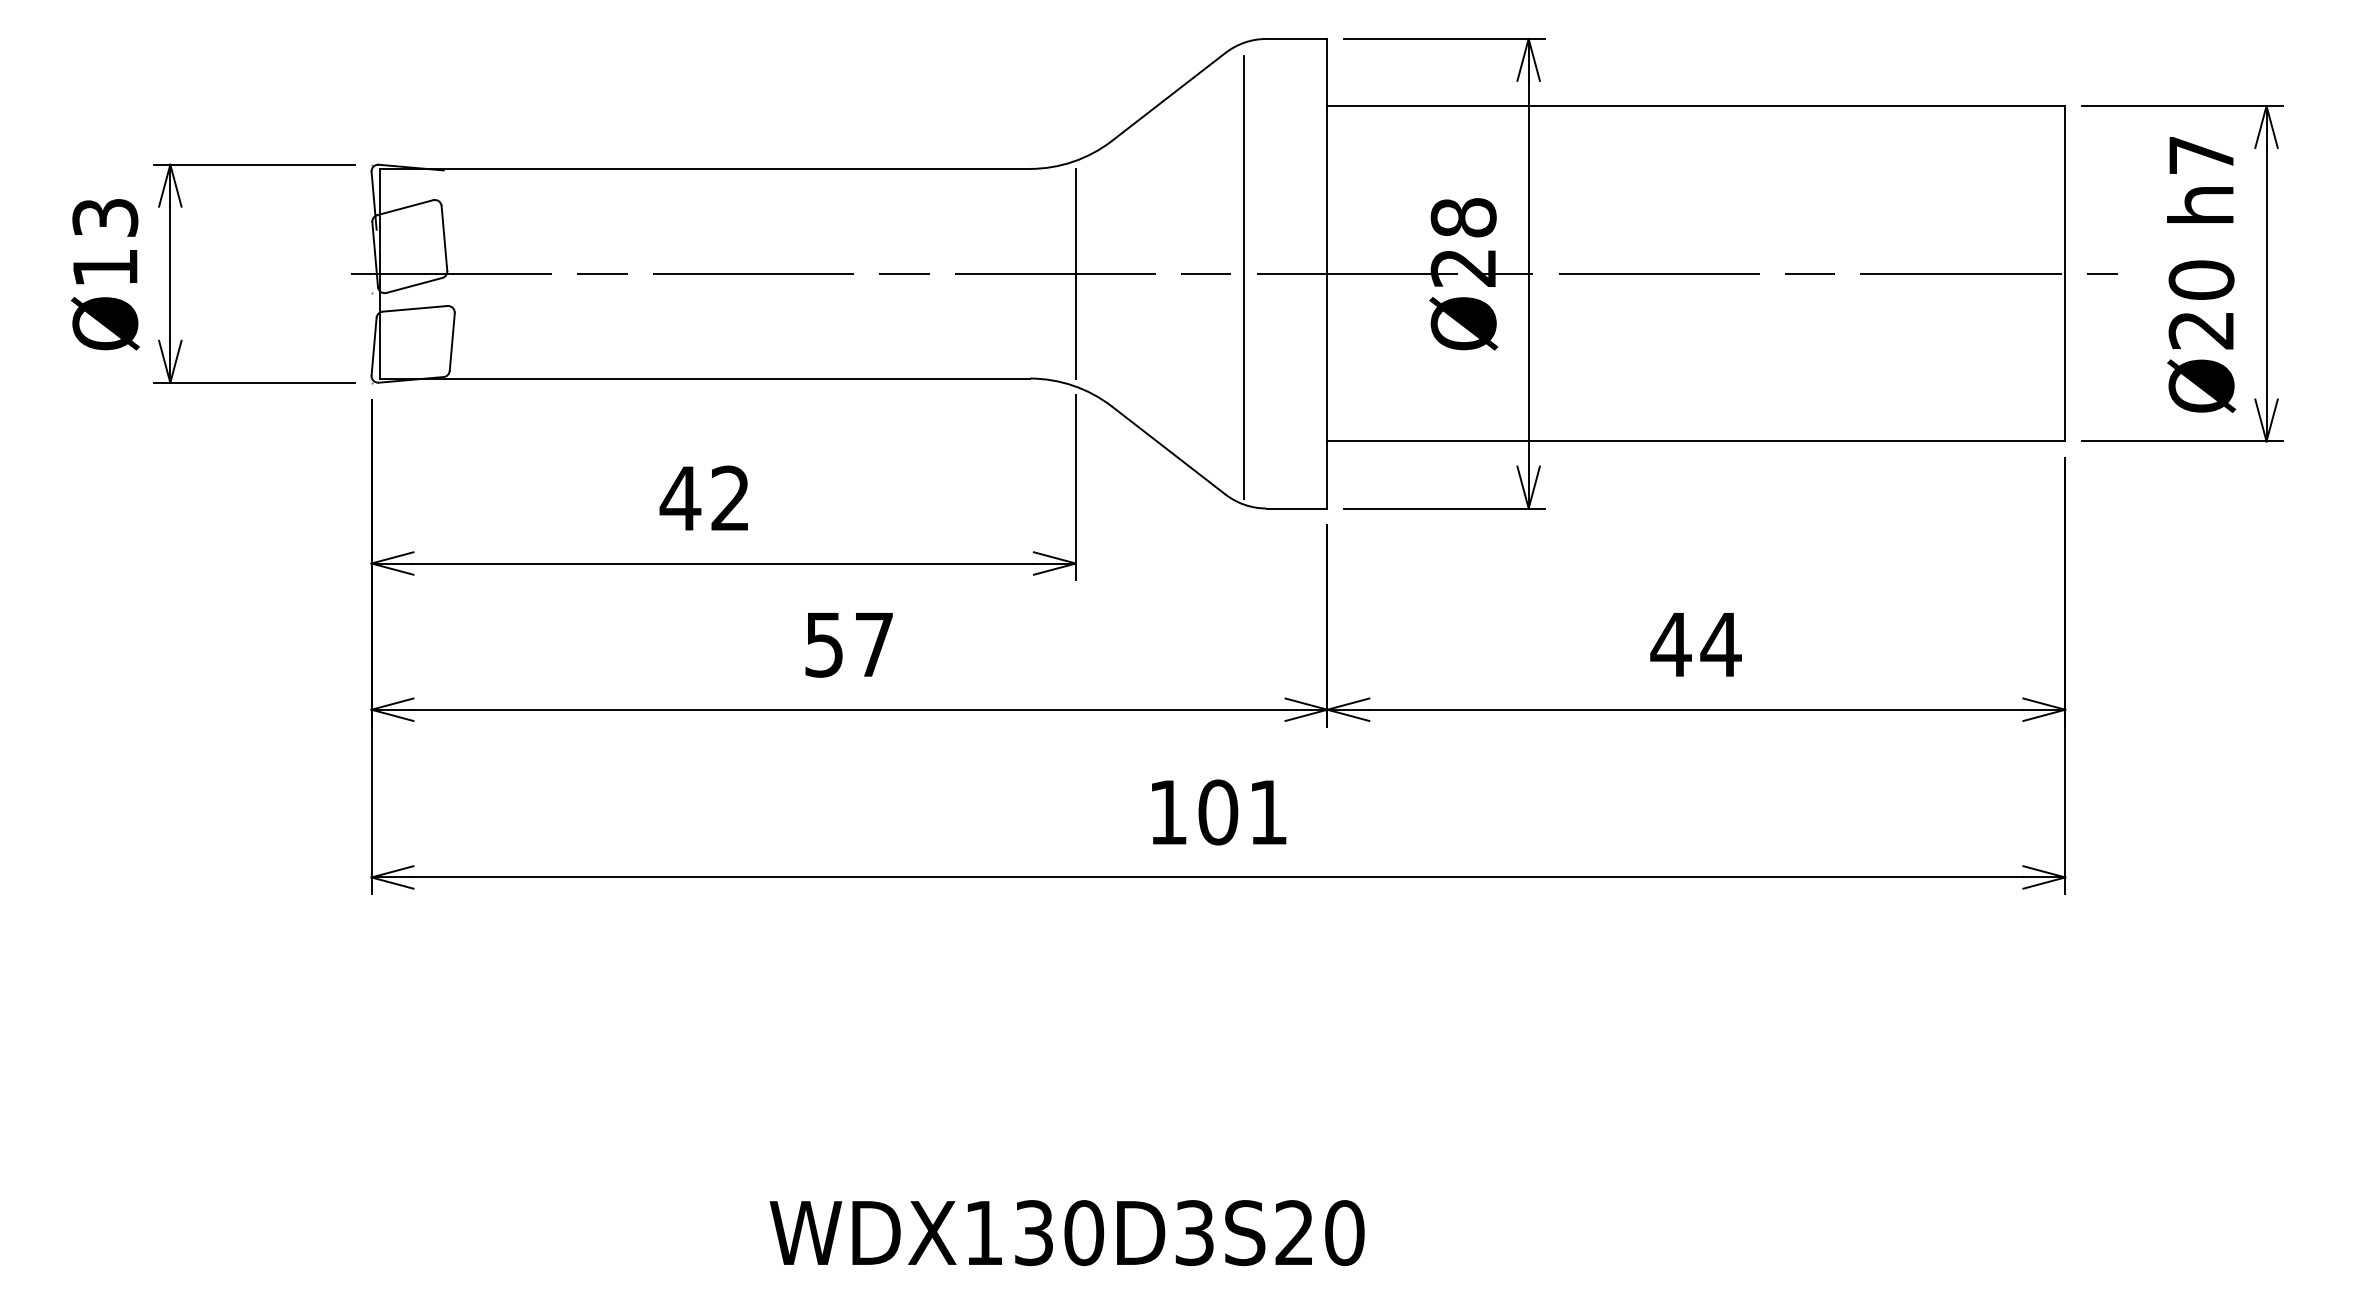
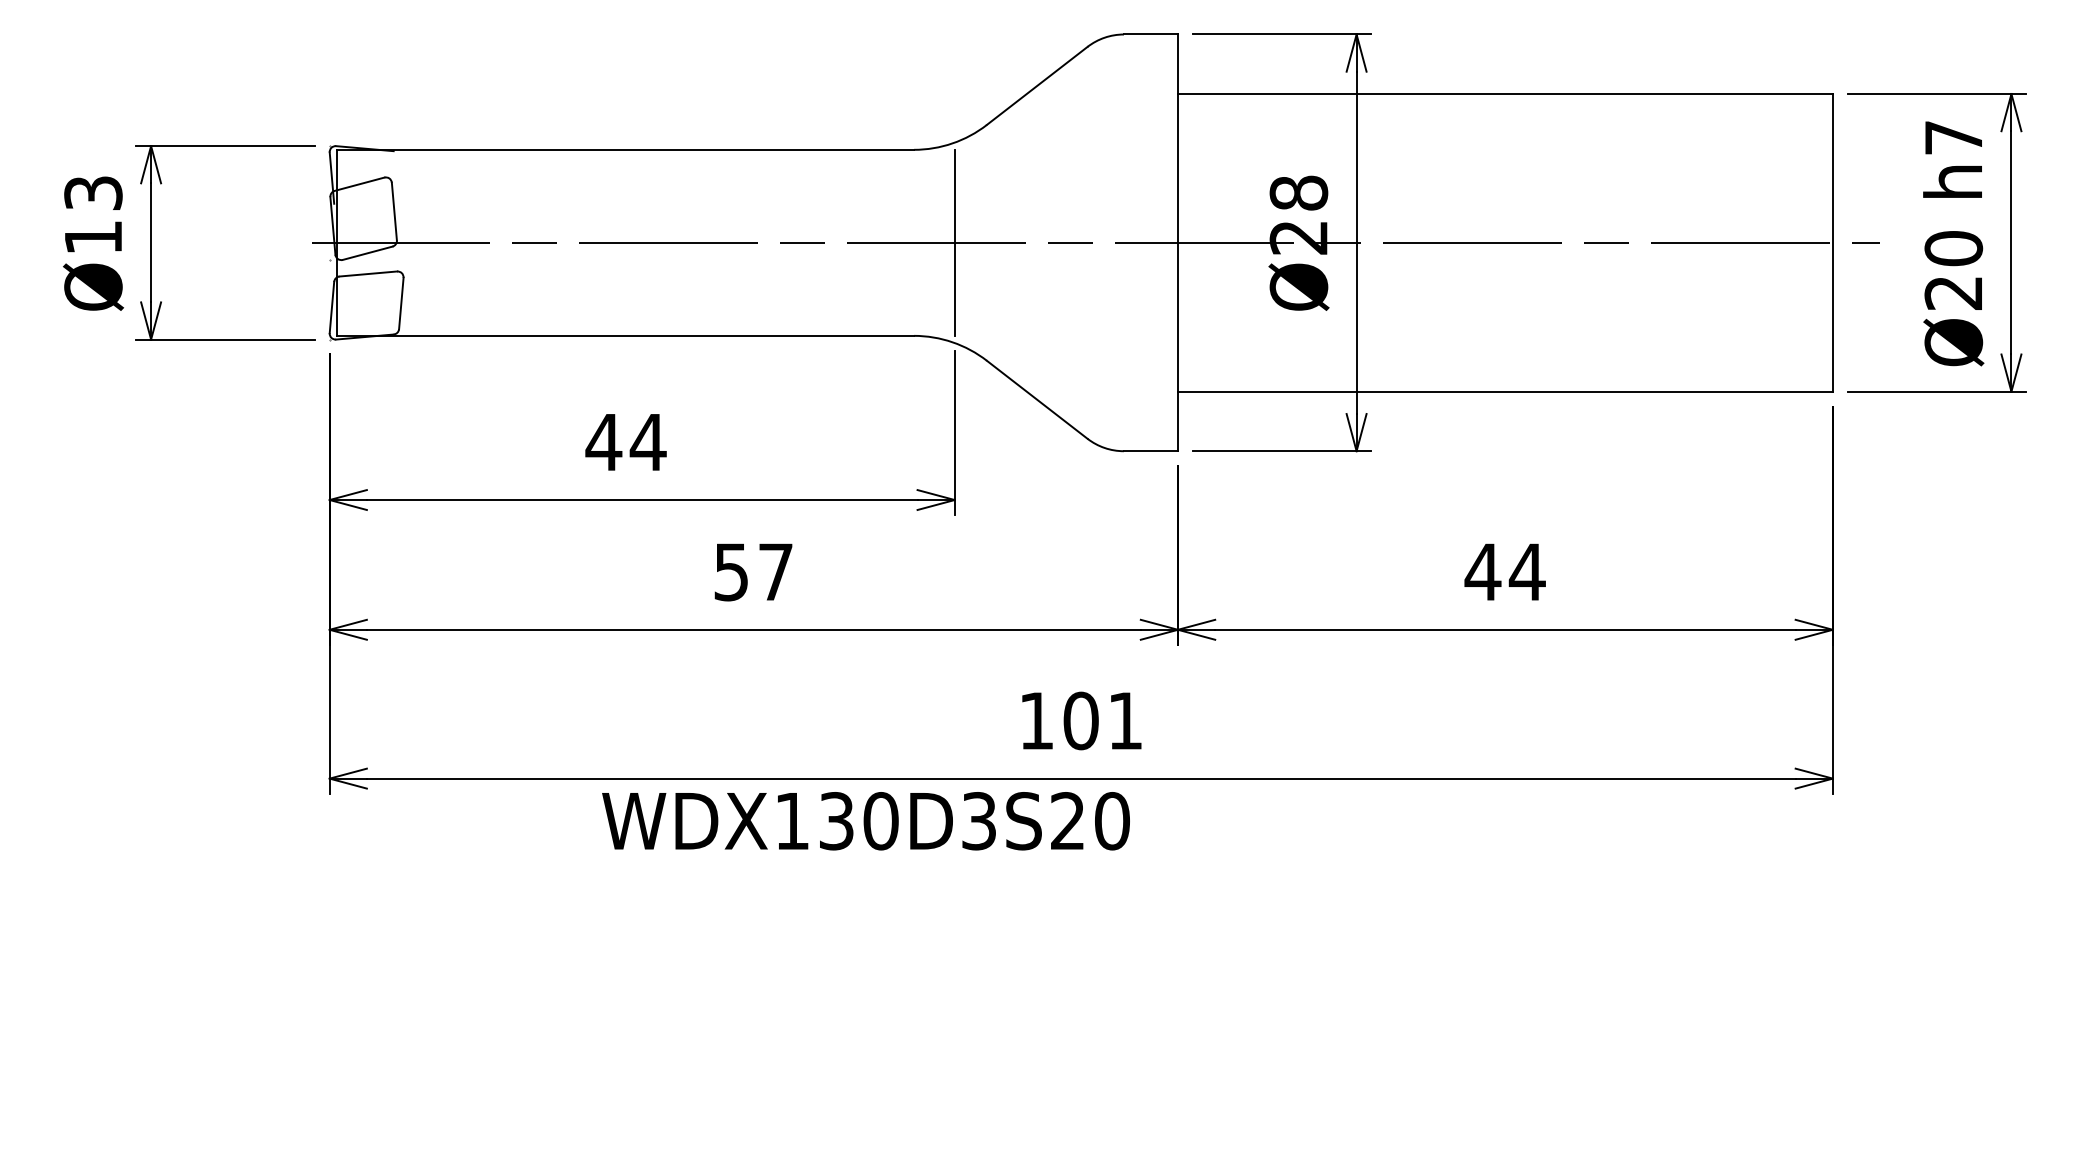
line: (1243, 276) -> (1103, 245), removed
text: (729, 497) -> (647, 441), 42 -> 44
text: (1066, 1233) -> (865, 821), moved

